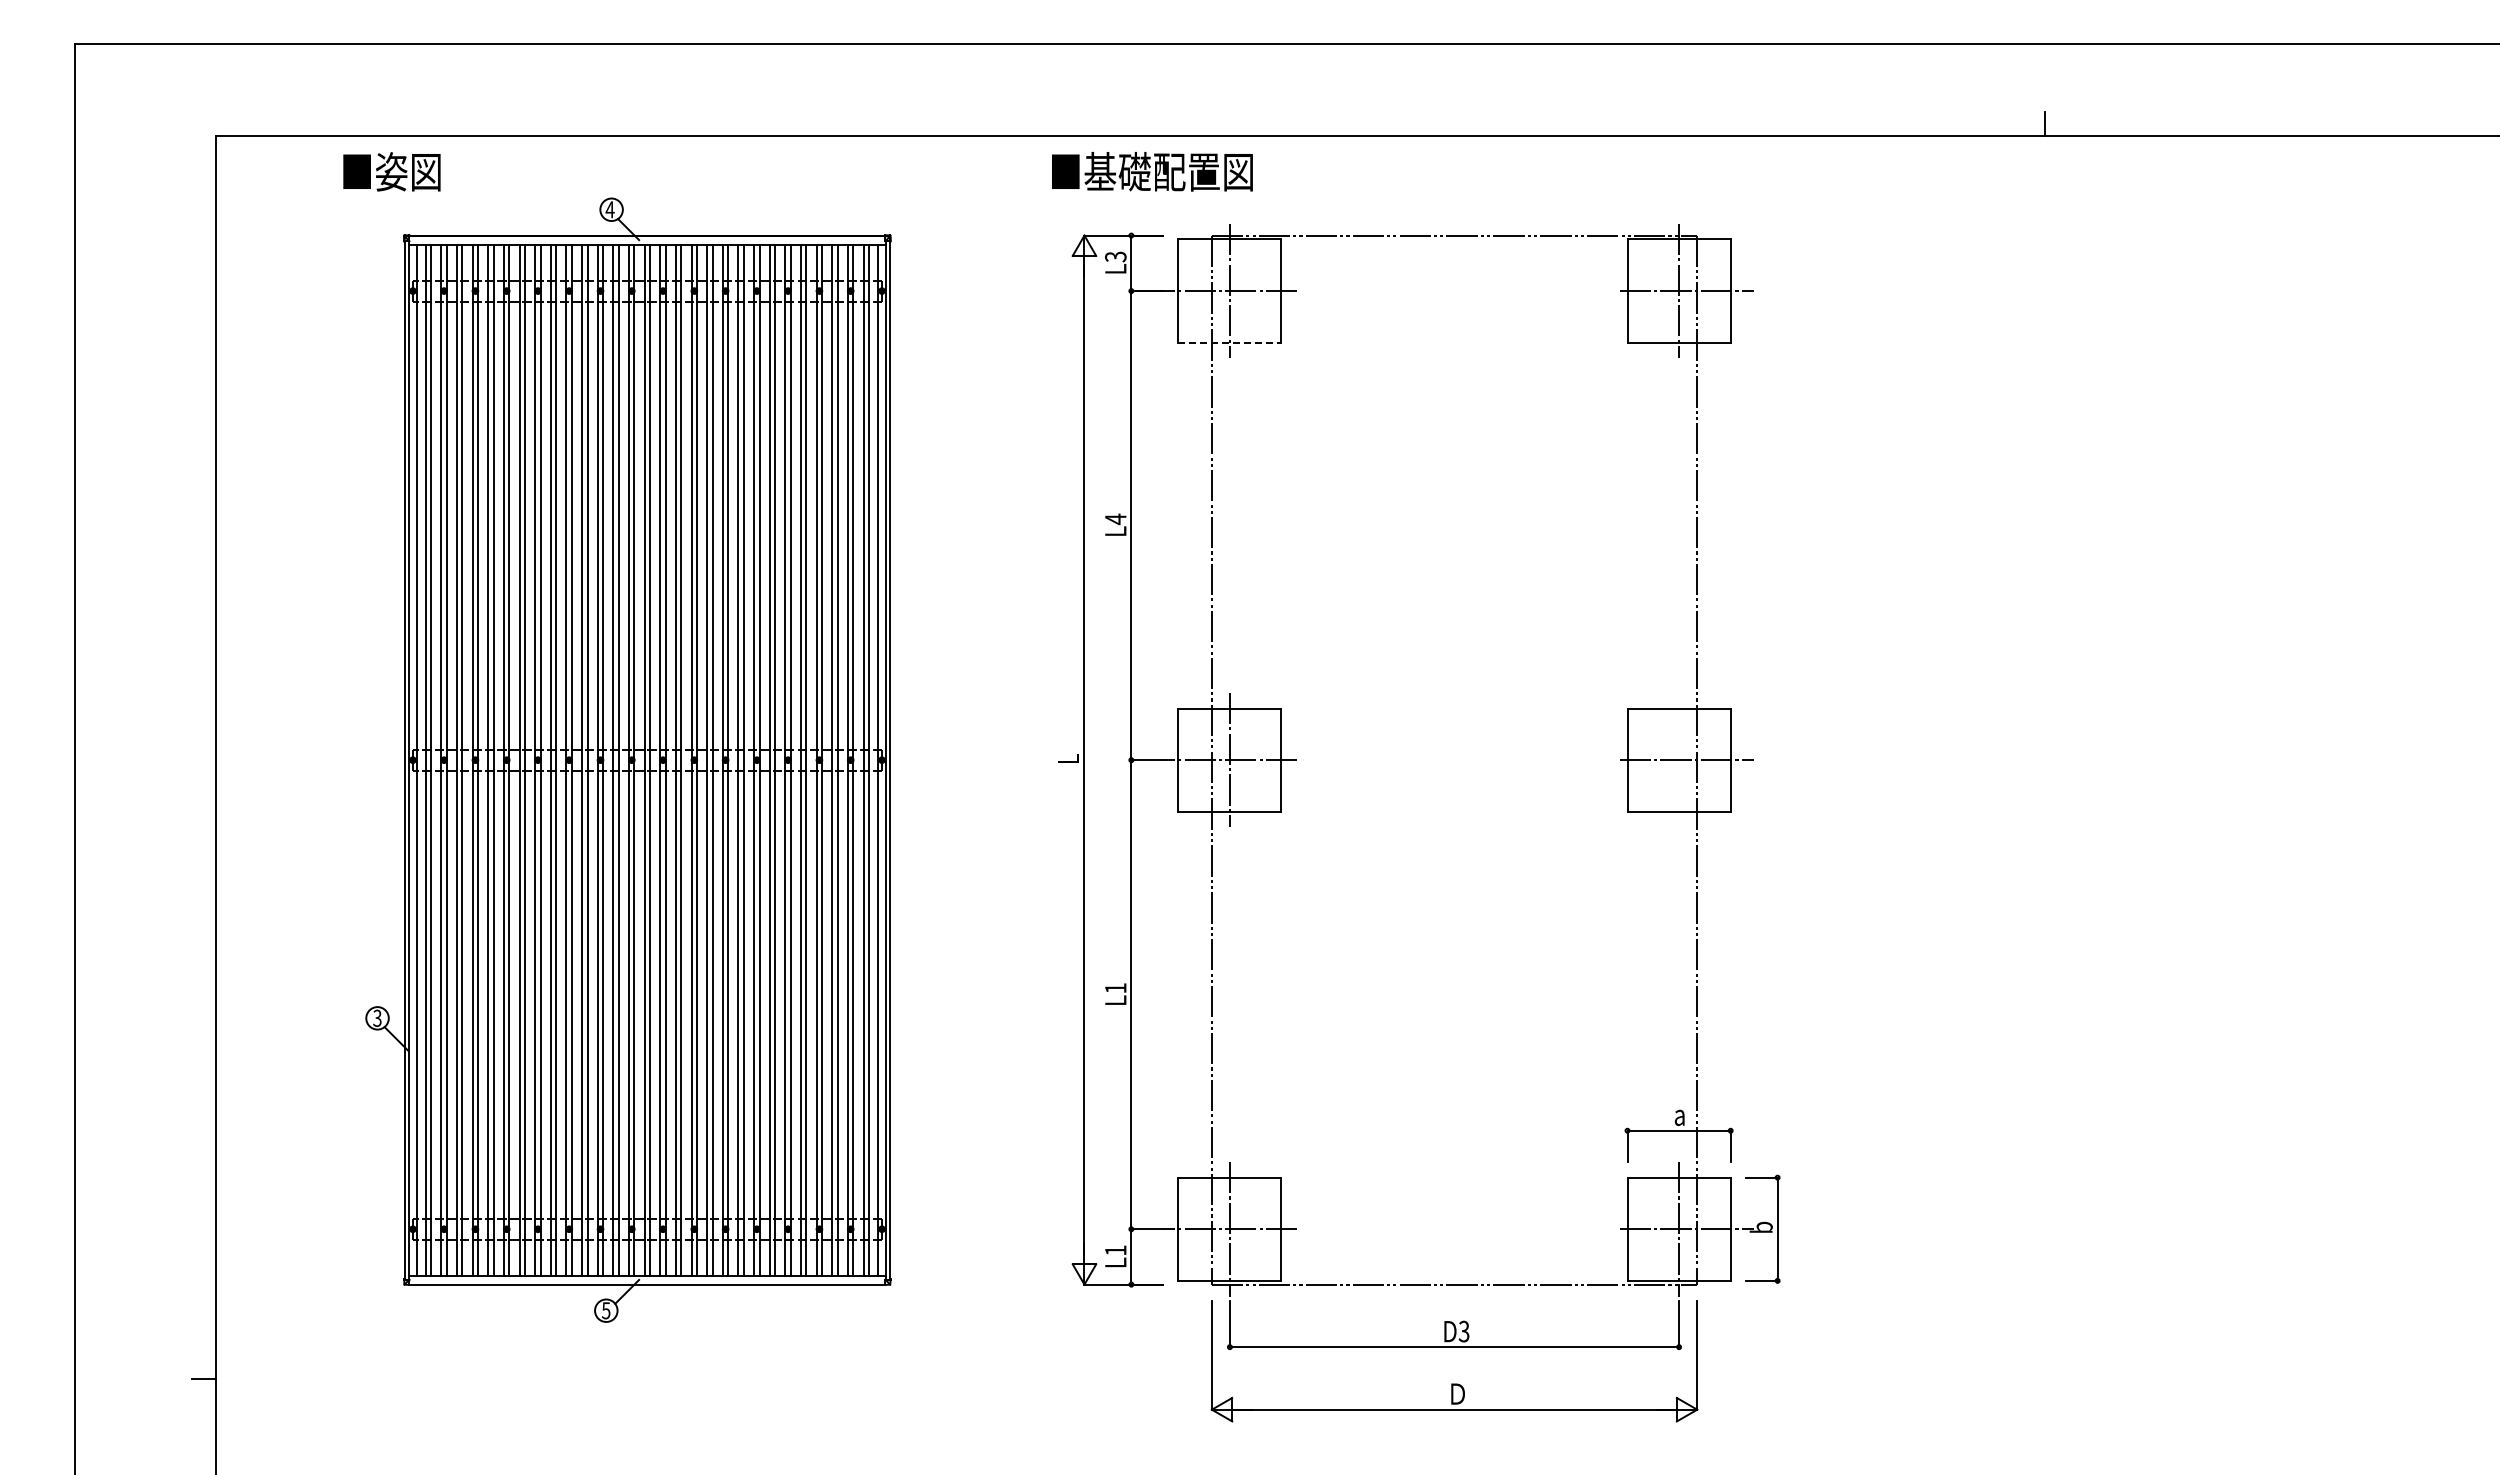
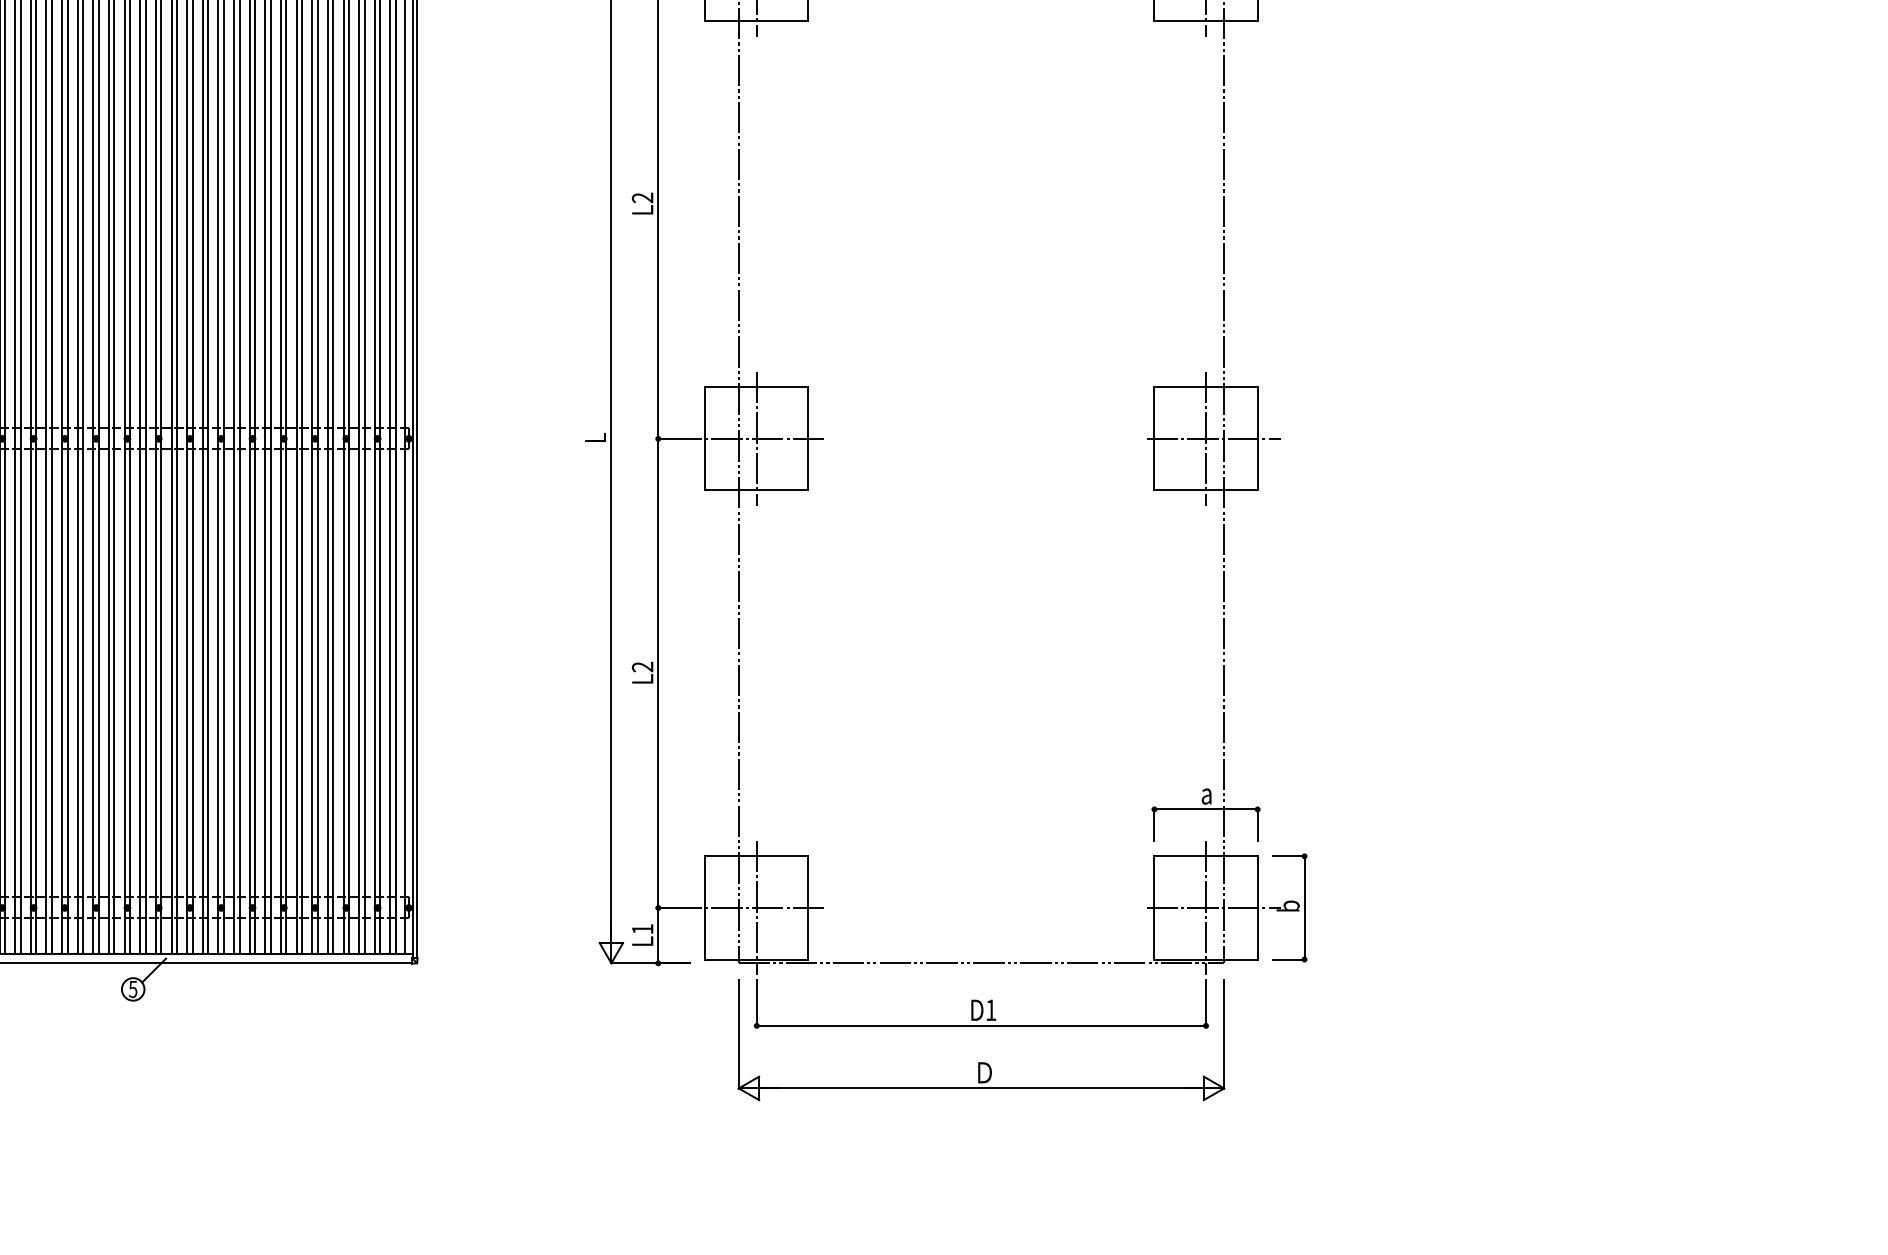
line: (1229, 342) -> (756, 21), dashed -> solid
text: (1115, 519) -> (642, 198), L4 -> L2
line: (1679, 759) -> (1206, 438), added
text: (1115, 988) -> (642, 667), L1 -> L2
text: (1463, 1331) -> (990, 1010), D3 -> D1

